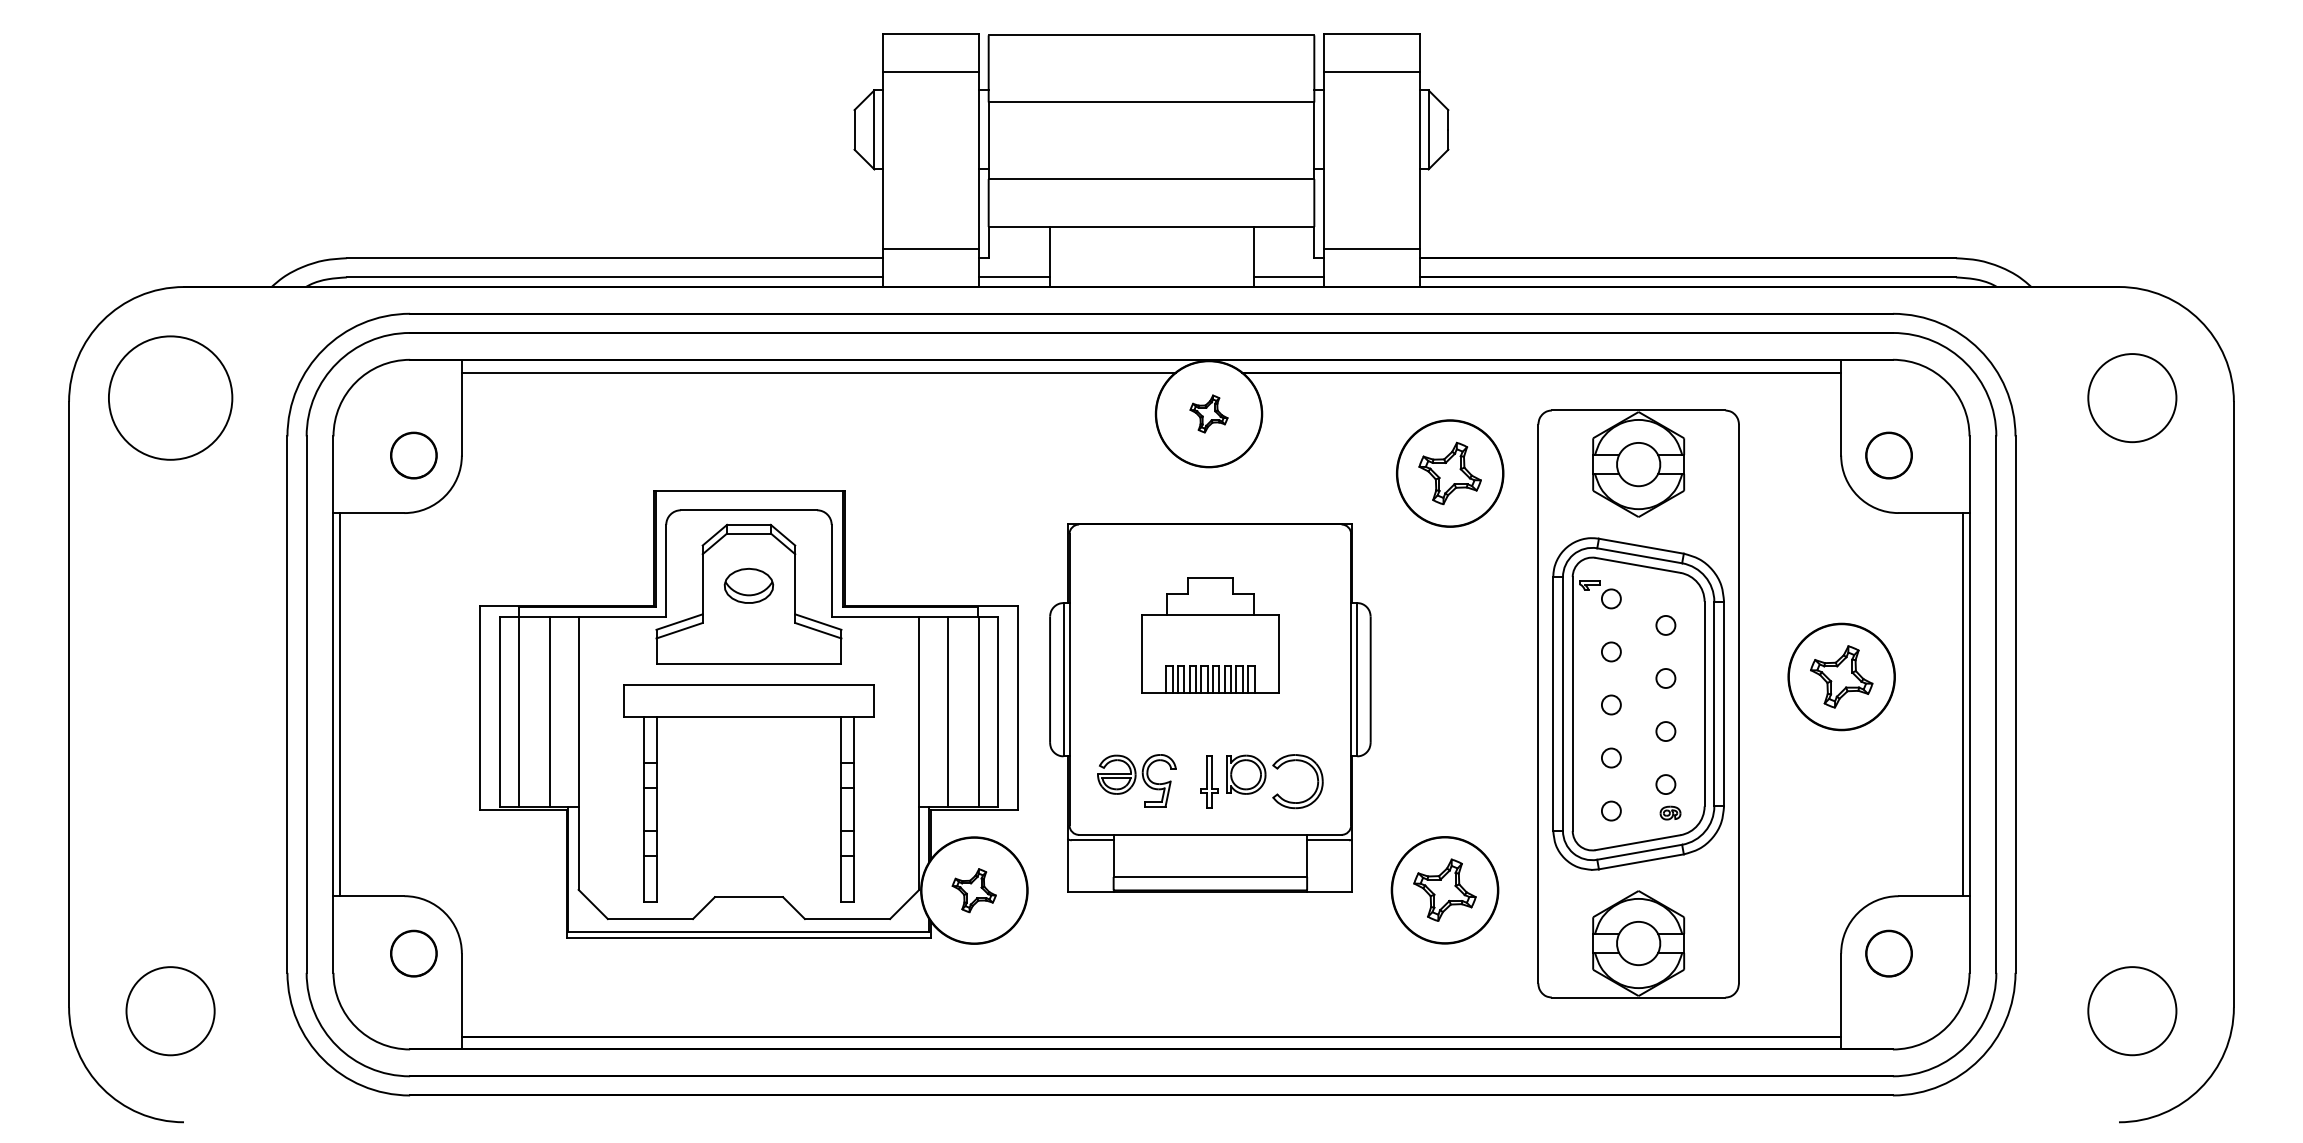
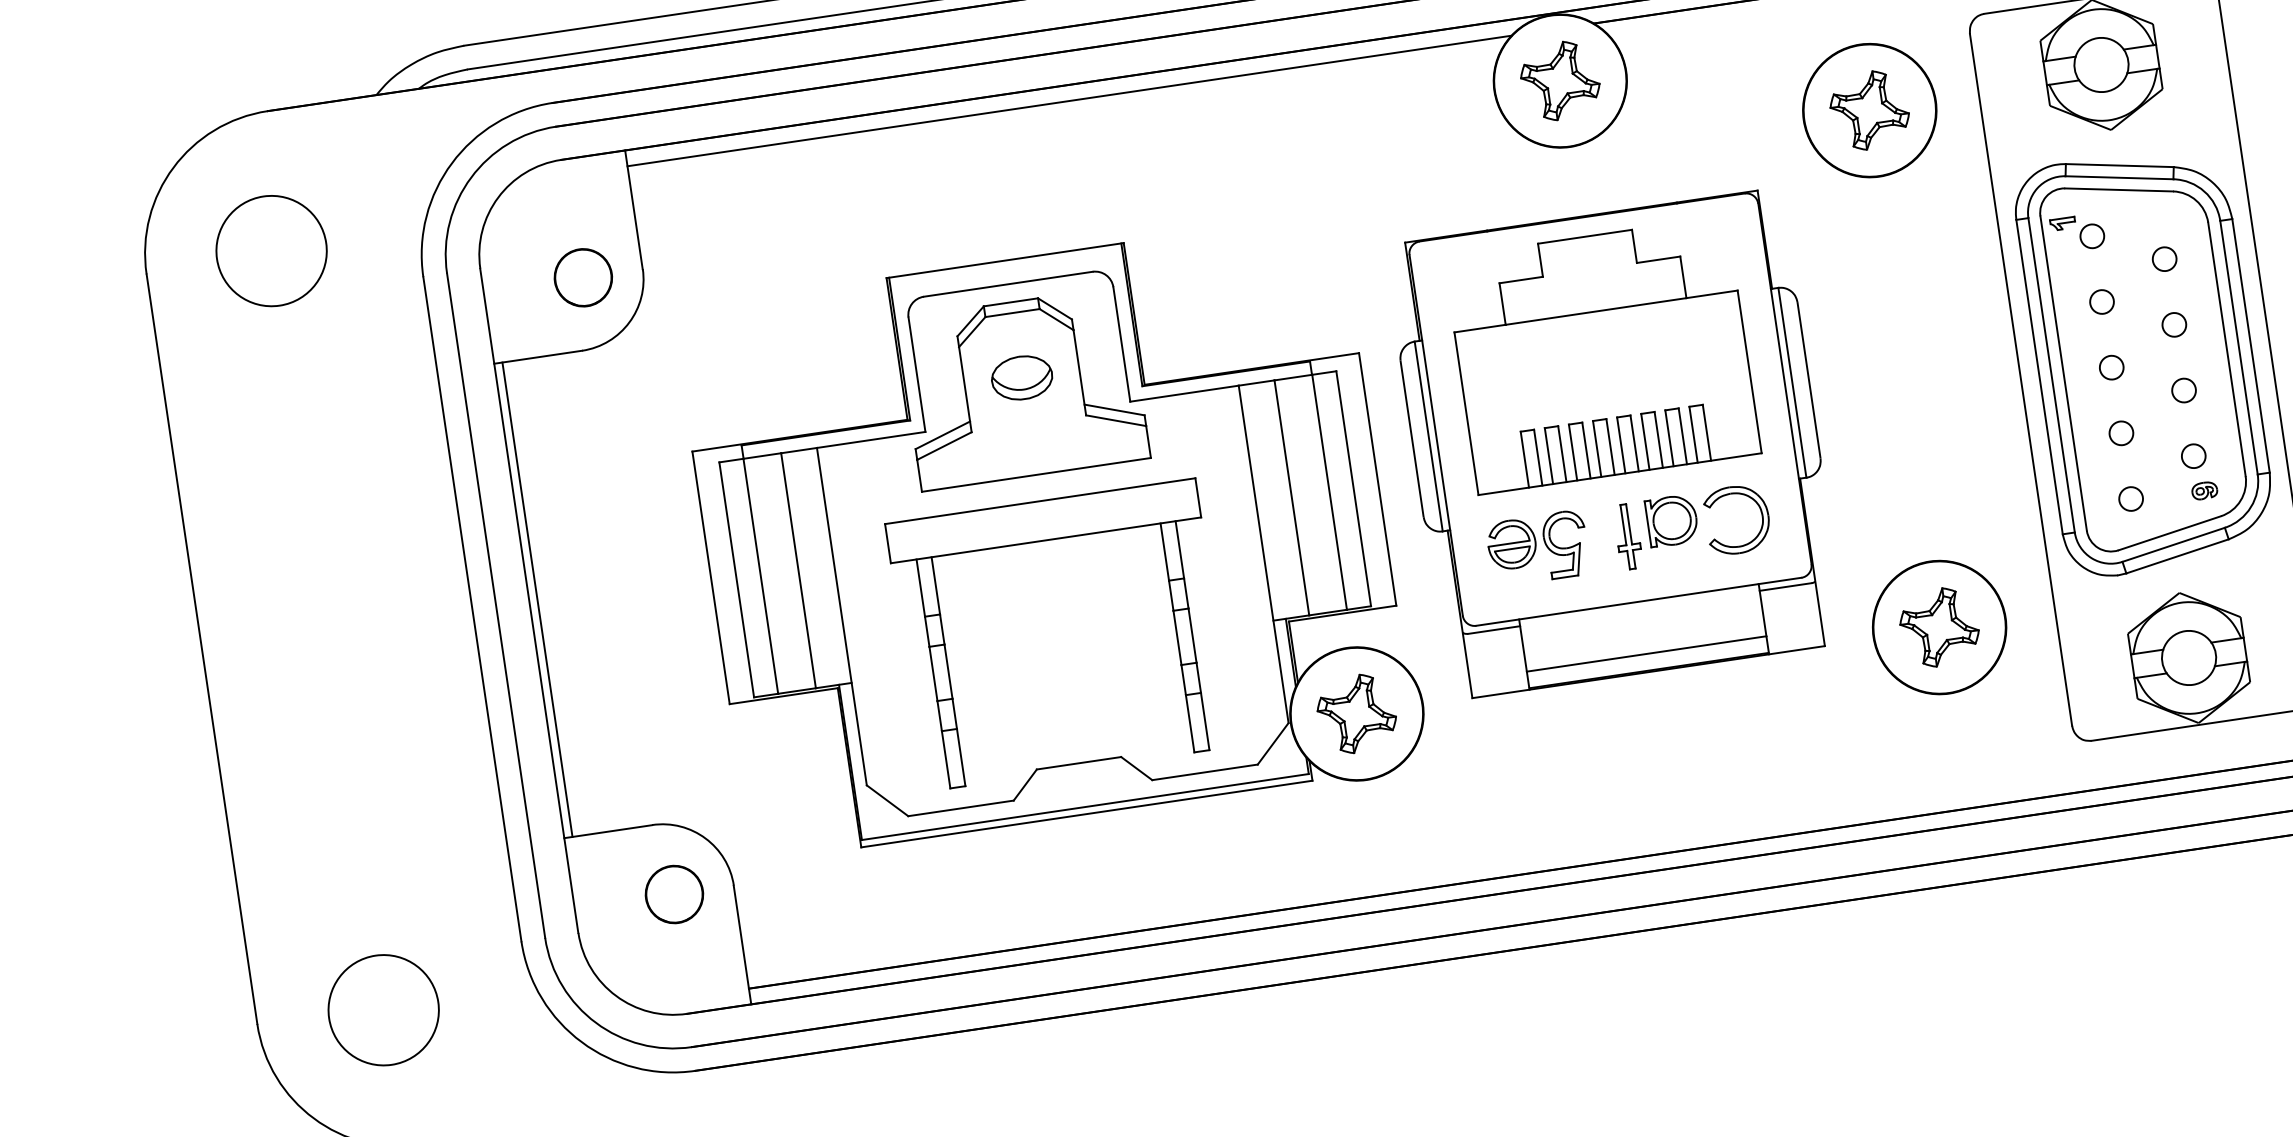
circle: (170, 397) -> (271, 250), size x0.71
part: (1208, 413) -> (1559, 80), size x1.67
part: (1210, 635) -> (1602, 354), size x1.67
part: (973, 890) -> (1355, 713), size x1.43

